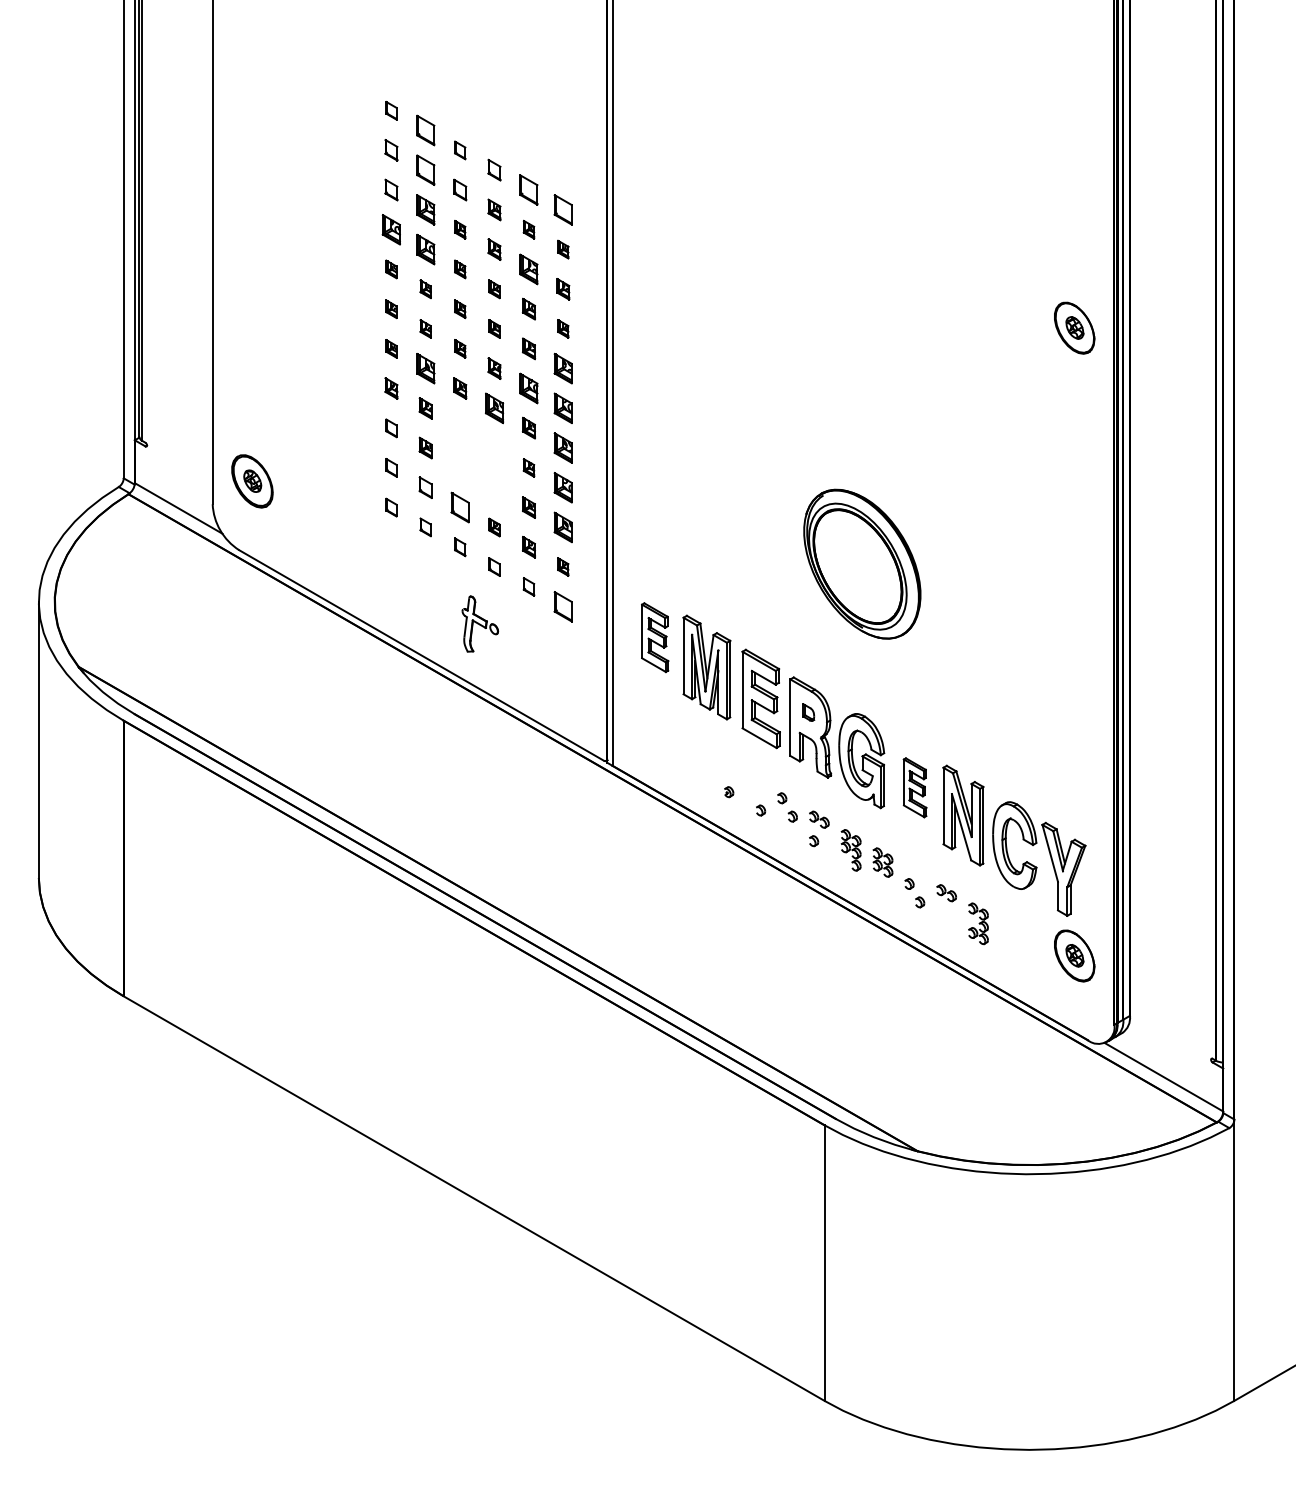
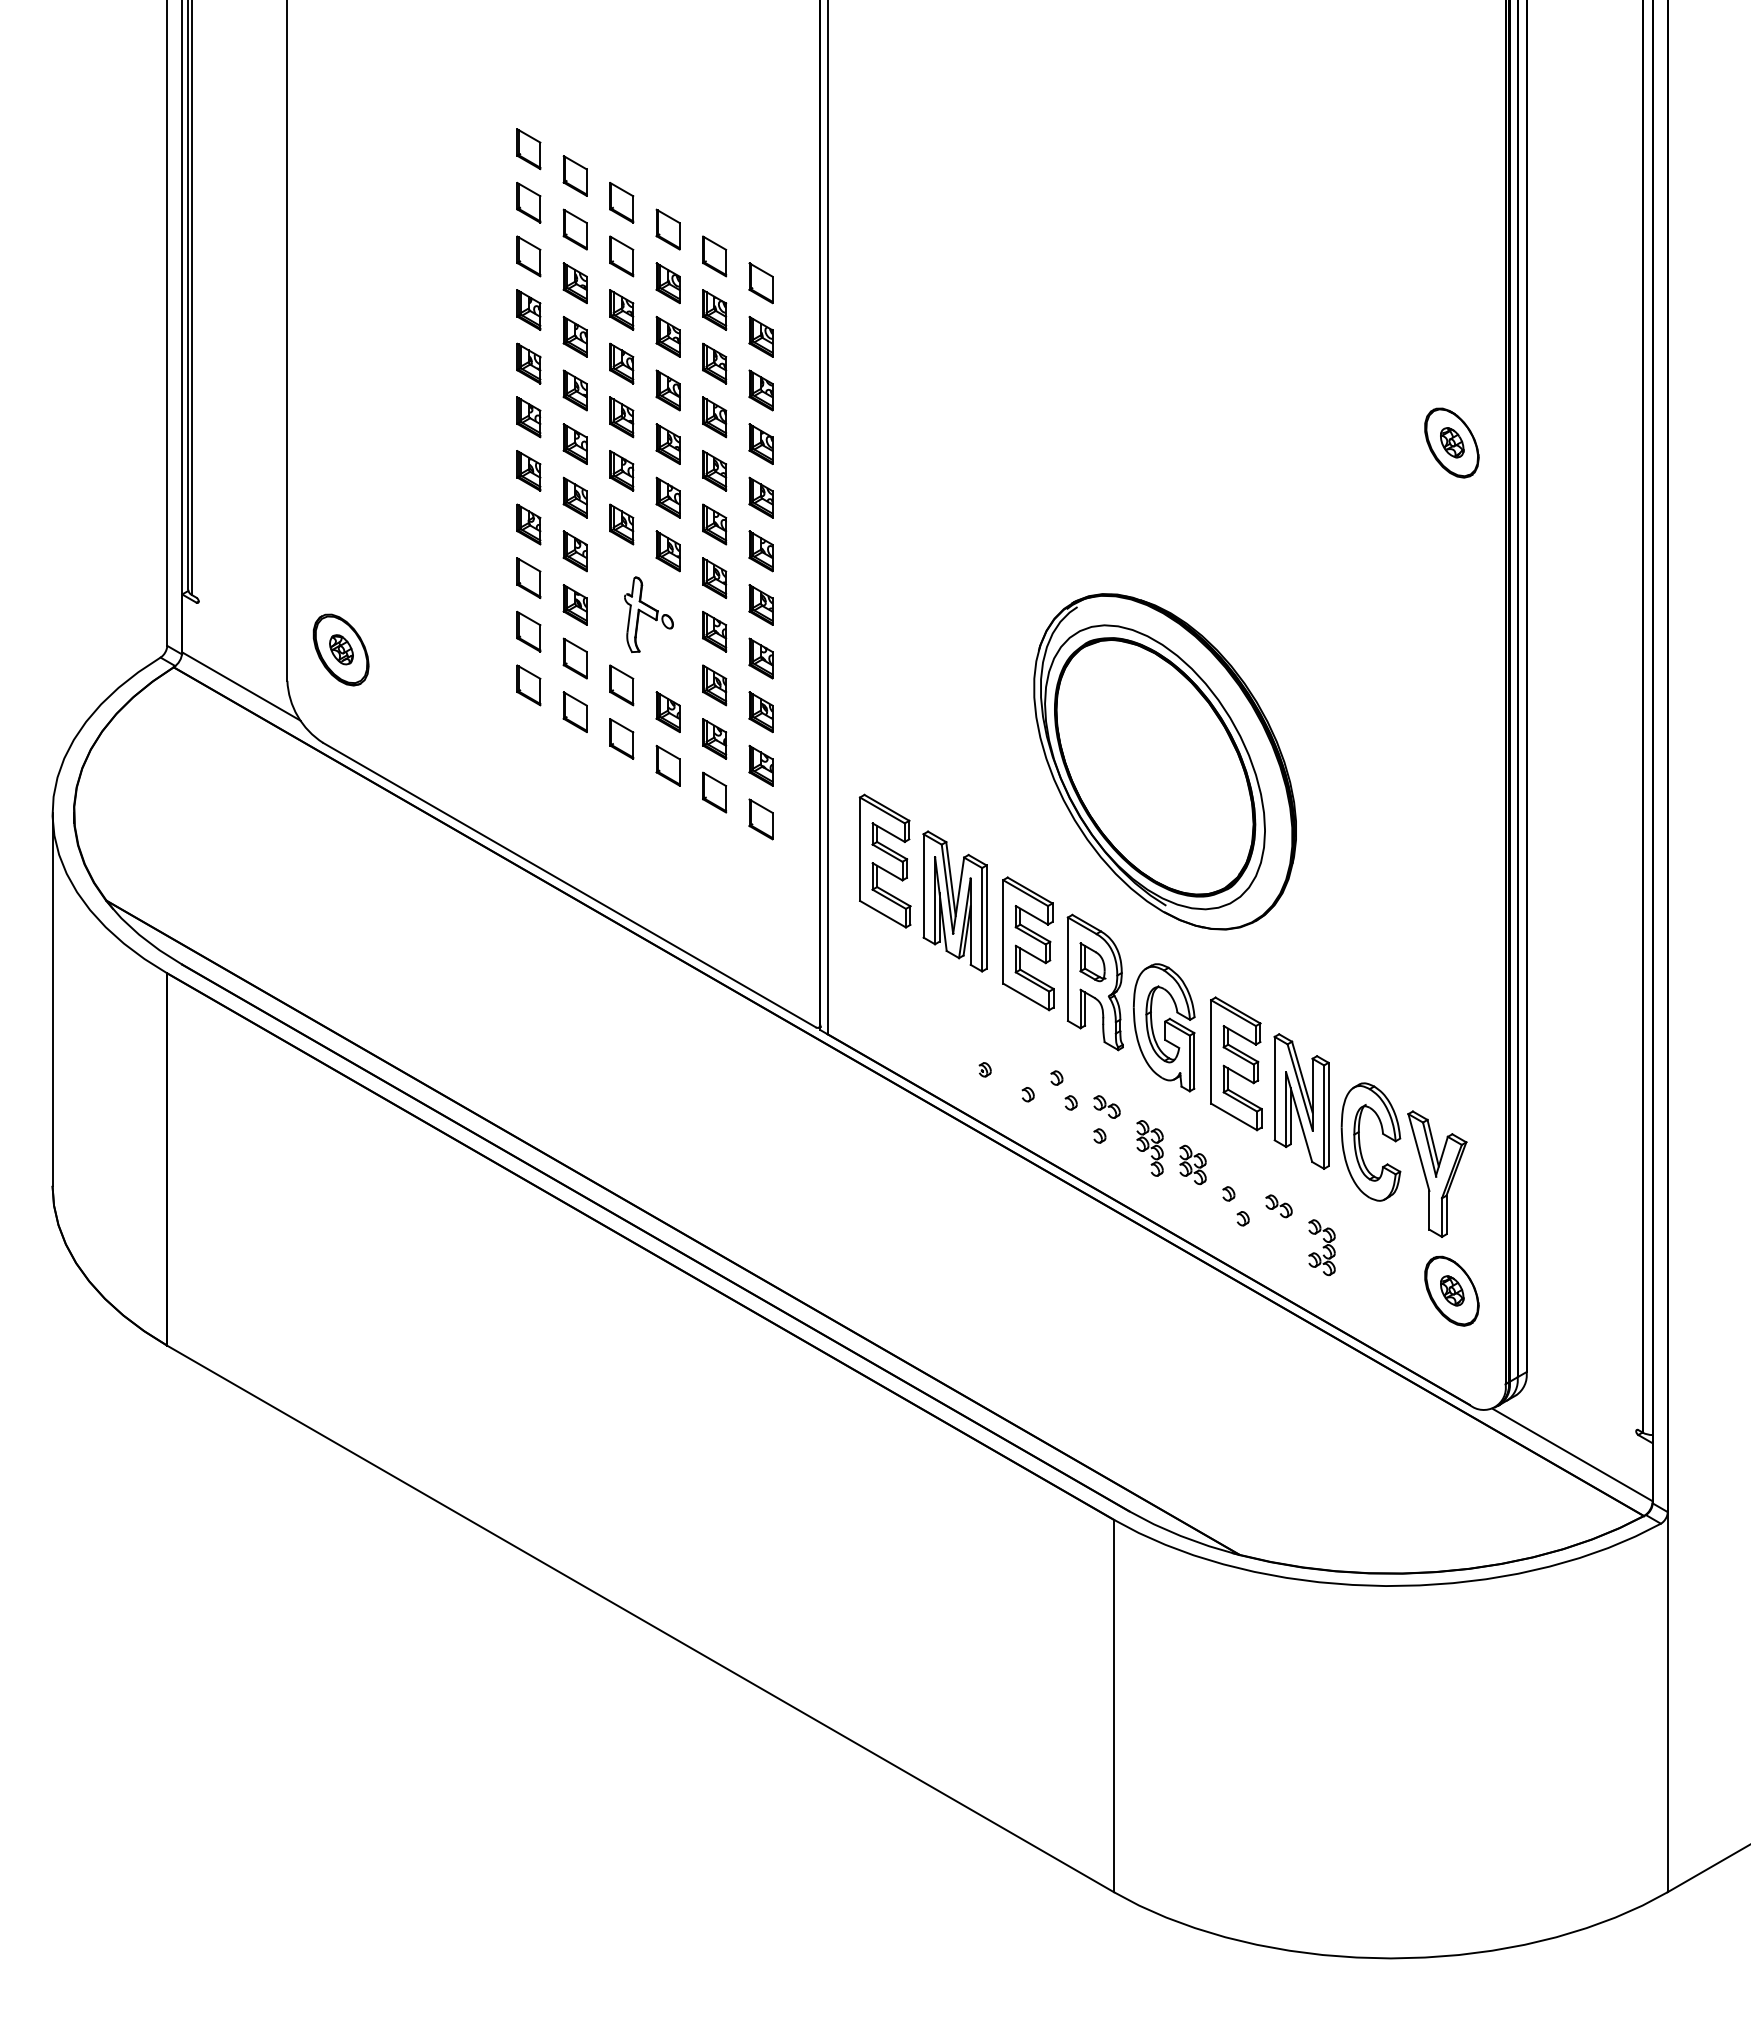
part: (391, 110) -> (528, 149), size x1.67
part: (391, 150) -> (528, 202), size x1.43
part: (459, 150) -> (621, 202), size x1.67
part: (494, 170) -> (667, 229), size x1.43
part: (391, 190) -> (528, 256), size x1.43
part: (459, 190) -> (621, 256), size x1.43
part: (494, 210) -> (667, 283), size x1.43
part: (459, 229) -> (621, 309), size x1.67
part: (528, 229) -> (714, 309), size x1.67
part: (494, 249) -> (667, 336), size x1.43
part: (562, 249) -> (760, 336), size x1.67
part: (391, 269) -> (528, 363), size x1.67
part: (459, 269) -> (621, 363), size x1.67
part: (425, 289) -> (574, 390), size x1.67
part: (494, 289) -> (667, 390), size x1.67
part: (562, 289) -> (760, 390), size x1.43
part: (391, 309) -> (528, 417), size x1.67
part: (459, 309) -> (621, 417), size x1.67
part: (528, 309) -> (714, 417), size x1.43
part: (425, 328) -> (574, 443), size x1.67
part: (494, 328) -> (667, 443), size x1.67
part: (562, 328) -> (760, 443), size x1.67
part: (391, 348) -> (528, 470), size x1.67
part: (459, 348) -> (621, 470), size x1.67
part: (528, 348) -> (714, 470), size x1.43
part: (494, 368) -> (667, 497), size x1.43
part: (391, 388) -> (528, 524), size x1.43
part: (459, 388) -> (621, 524), size x1.43
part: (425, 408) -> (574, 551), size x1.43
part: (528, 427) -> (714, 577), size x1.43
part: (391, 428) -> (528, 578), size x1.67
part: (425, 447) -> (574, 604), size x1.43
part: (391, 467) -> (528, 631), size x1.67
part: (528, 467) -> (714, 631), size x1.67
part: (425, 487) -> (574, 658), size x1.43
part: (391, 507) -> (528, 685), size x1.67
part: (528, 507) -> (714, 685), size x1.43
part: (425, 526) -> (574, 711), size x1.67
part: (494, 527) -> (667, 712), size x1.67
part: (459, 546) -> (621, 738), size x1.67
part: (528, 546) -> (714, 738), size x1.43
part: (861, 563) -> (1164, 761), size x1.67
part: (494, 566) -> (667, 765), size x1.67
part: (562, 566) -> (760, 765), size x1.67
part: (528, 586) -> (714, 792), size x1.67
part: (479, 623) -> (648, 614), moved
part: (654, 637) -> (884, 860), size x1.43
part: (808, 712) -> (1092, 962), size x1.67
part: (915, 787) -> (1236, 1063), size x1.67

